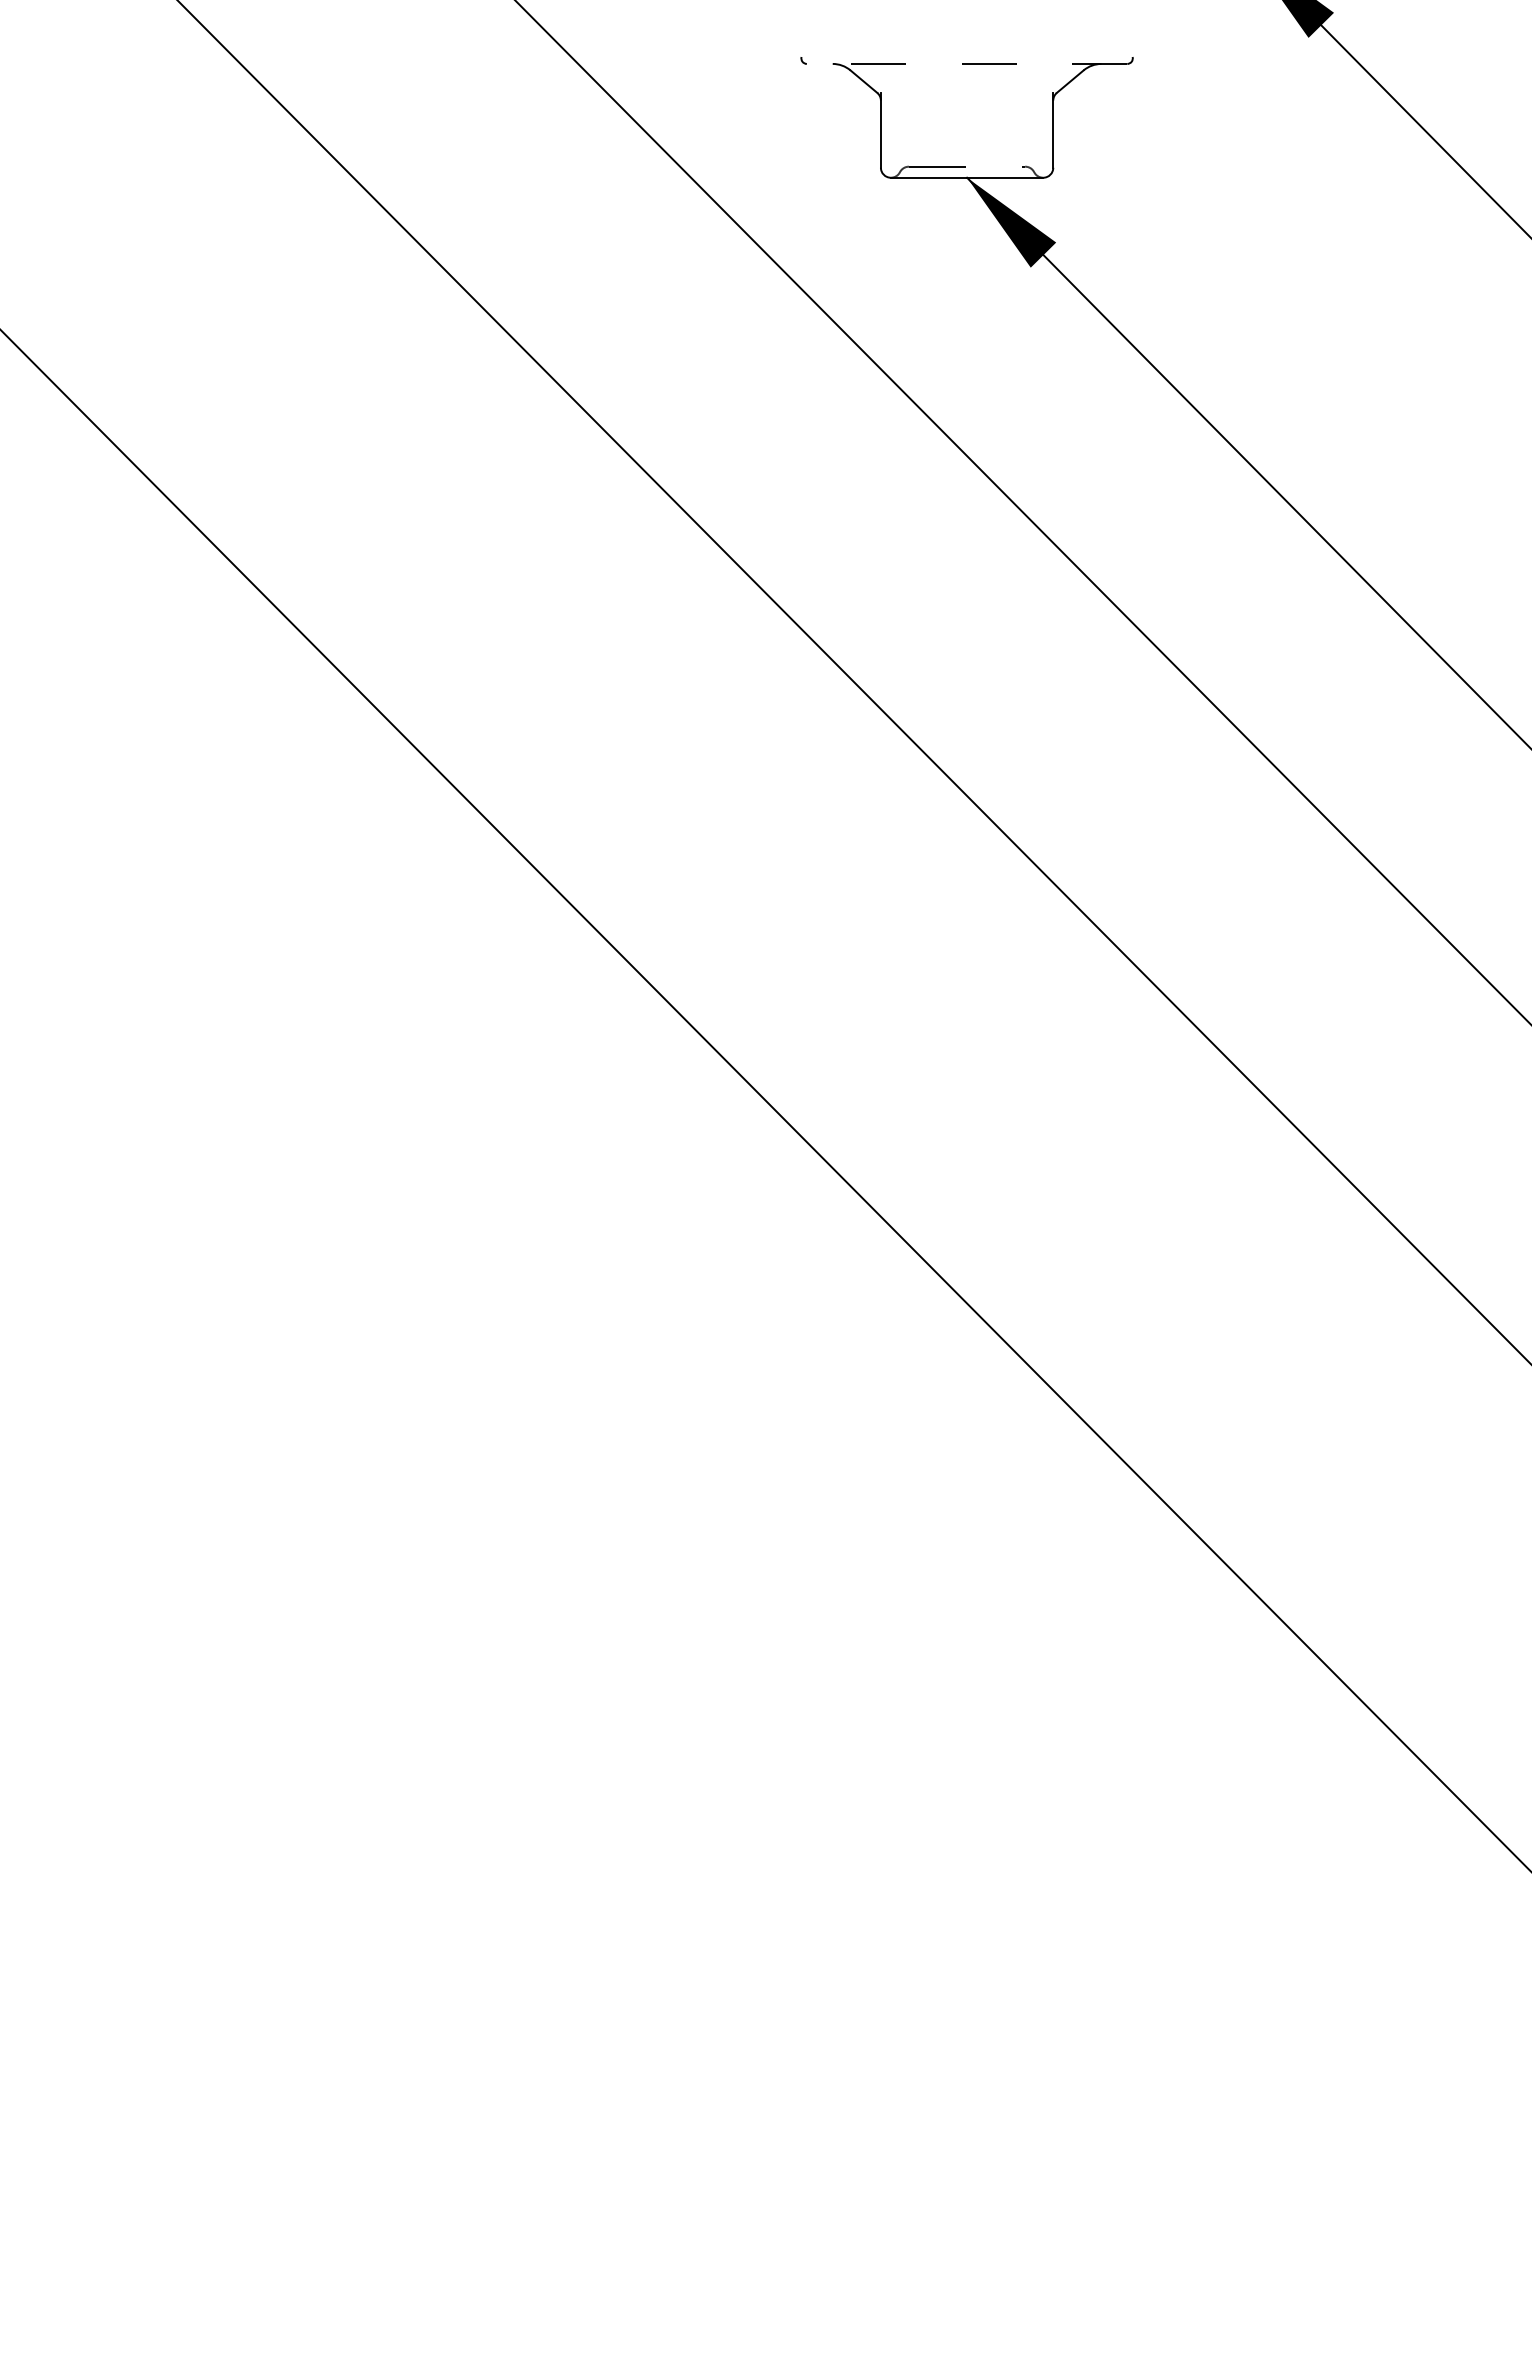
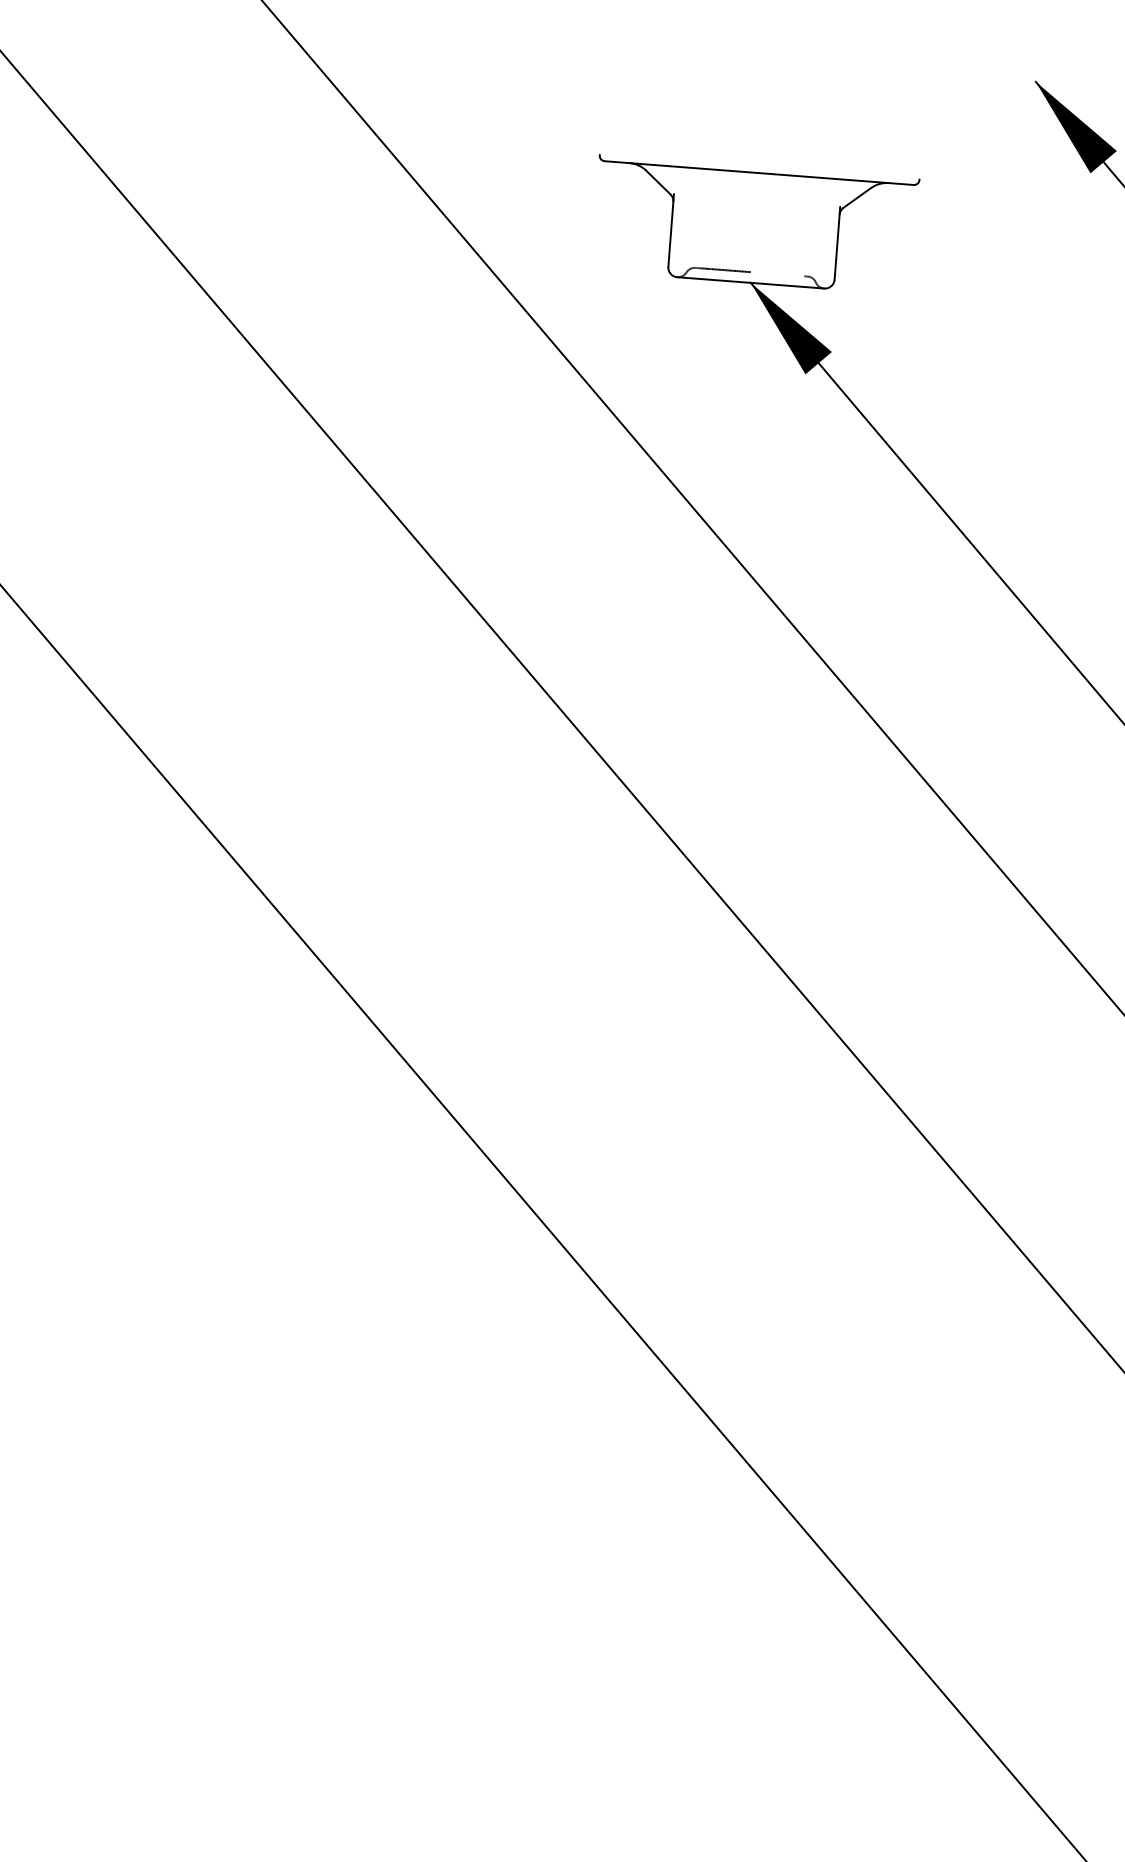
line: (966, 63) -> (758, 172), dashed -> solid

